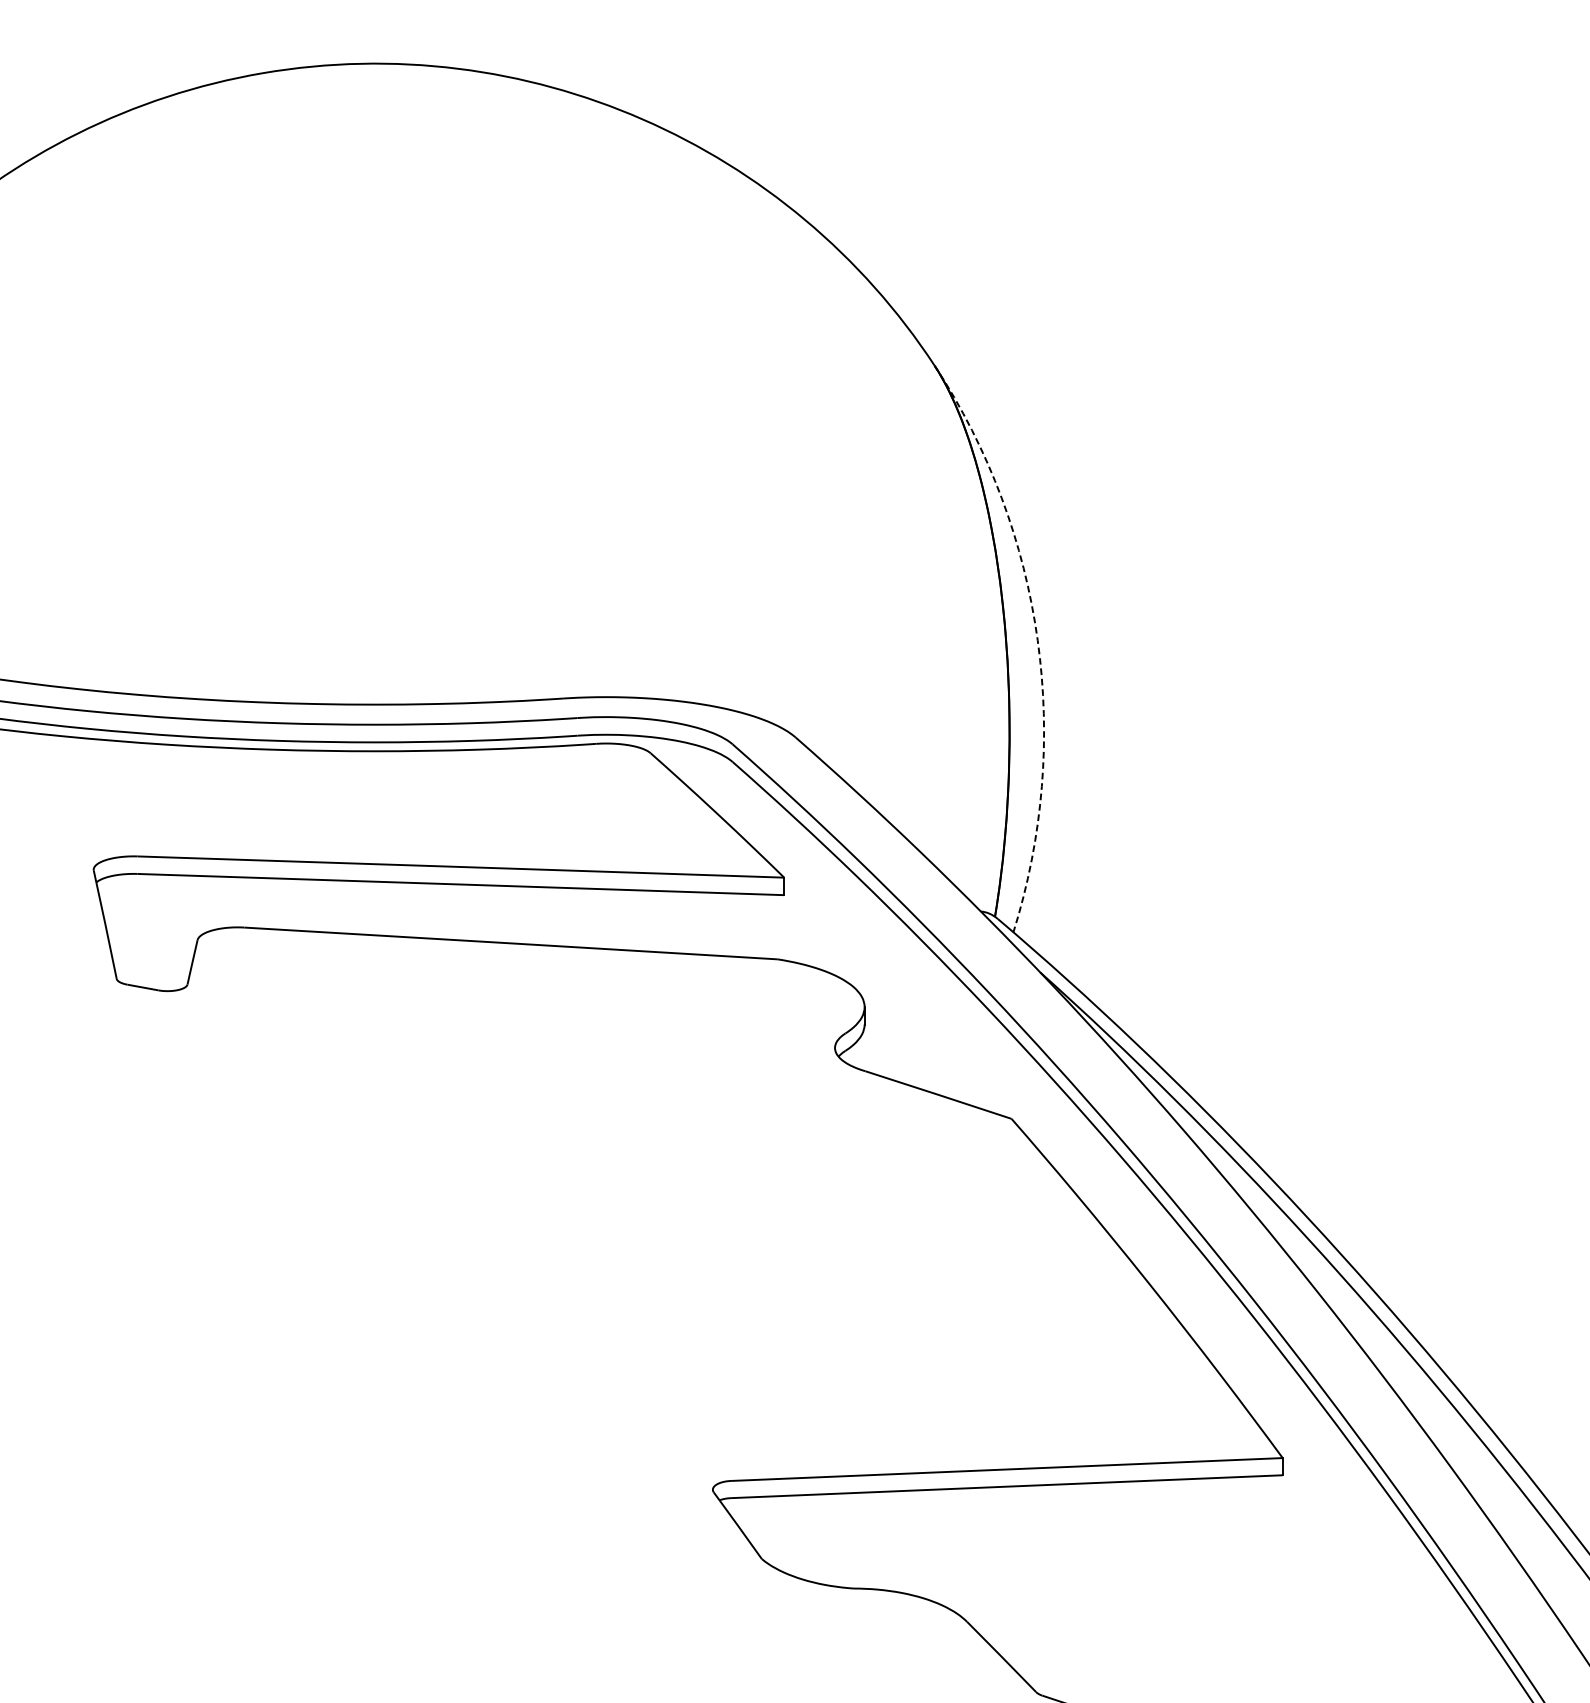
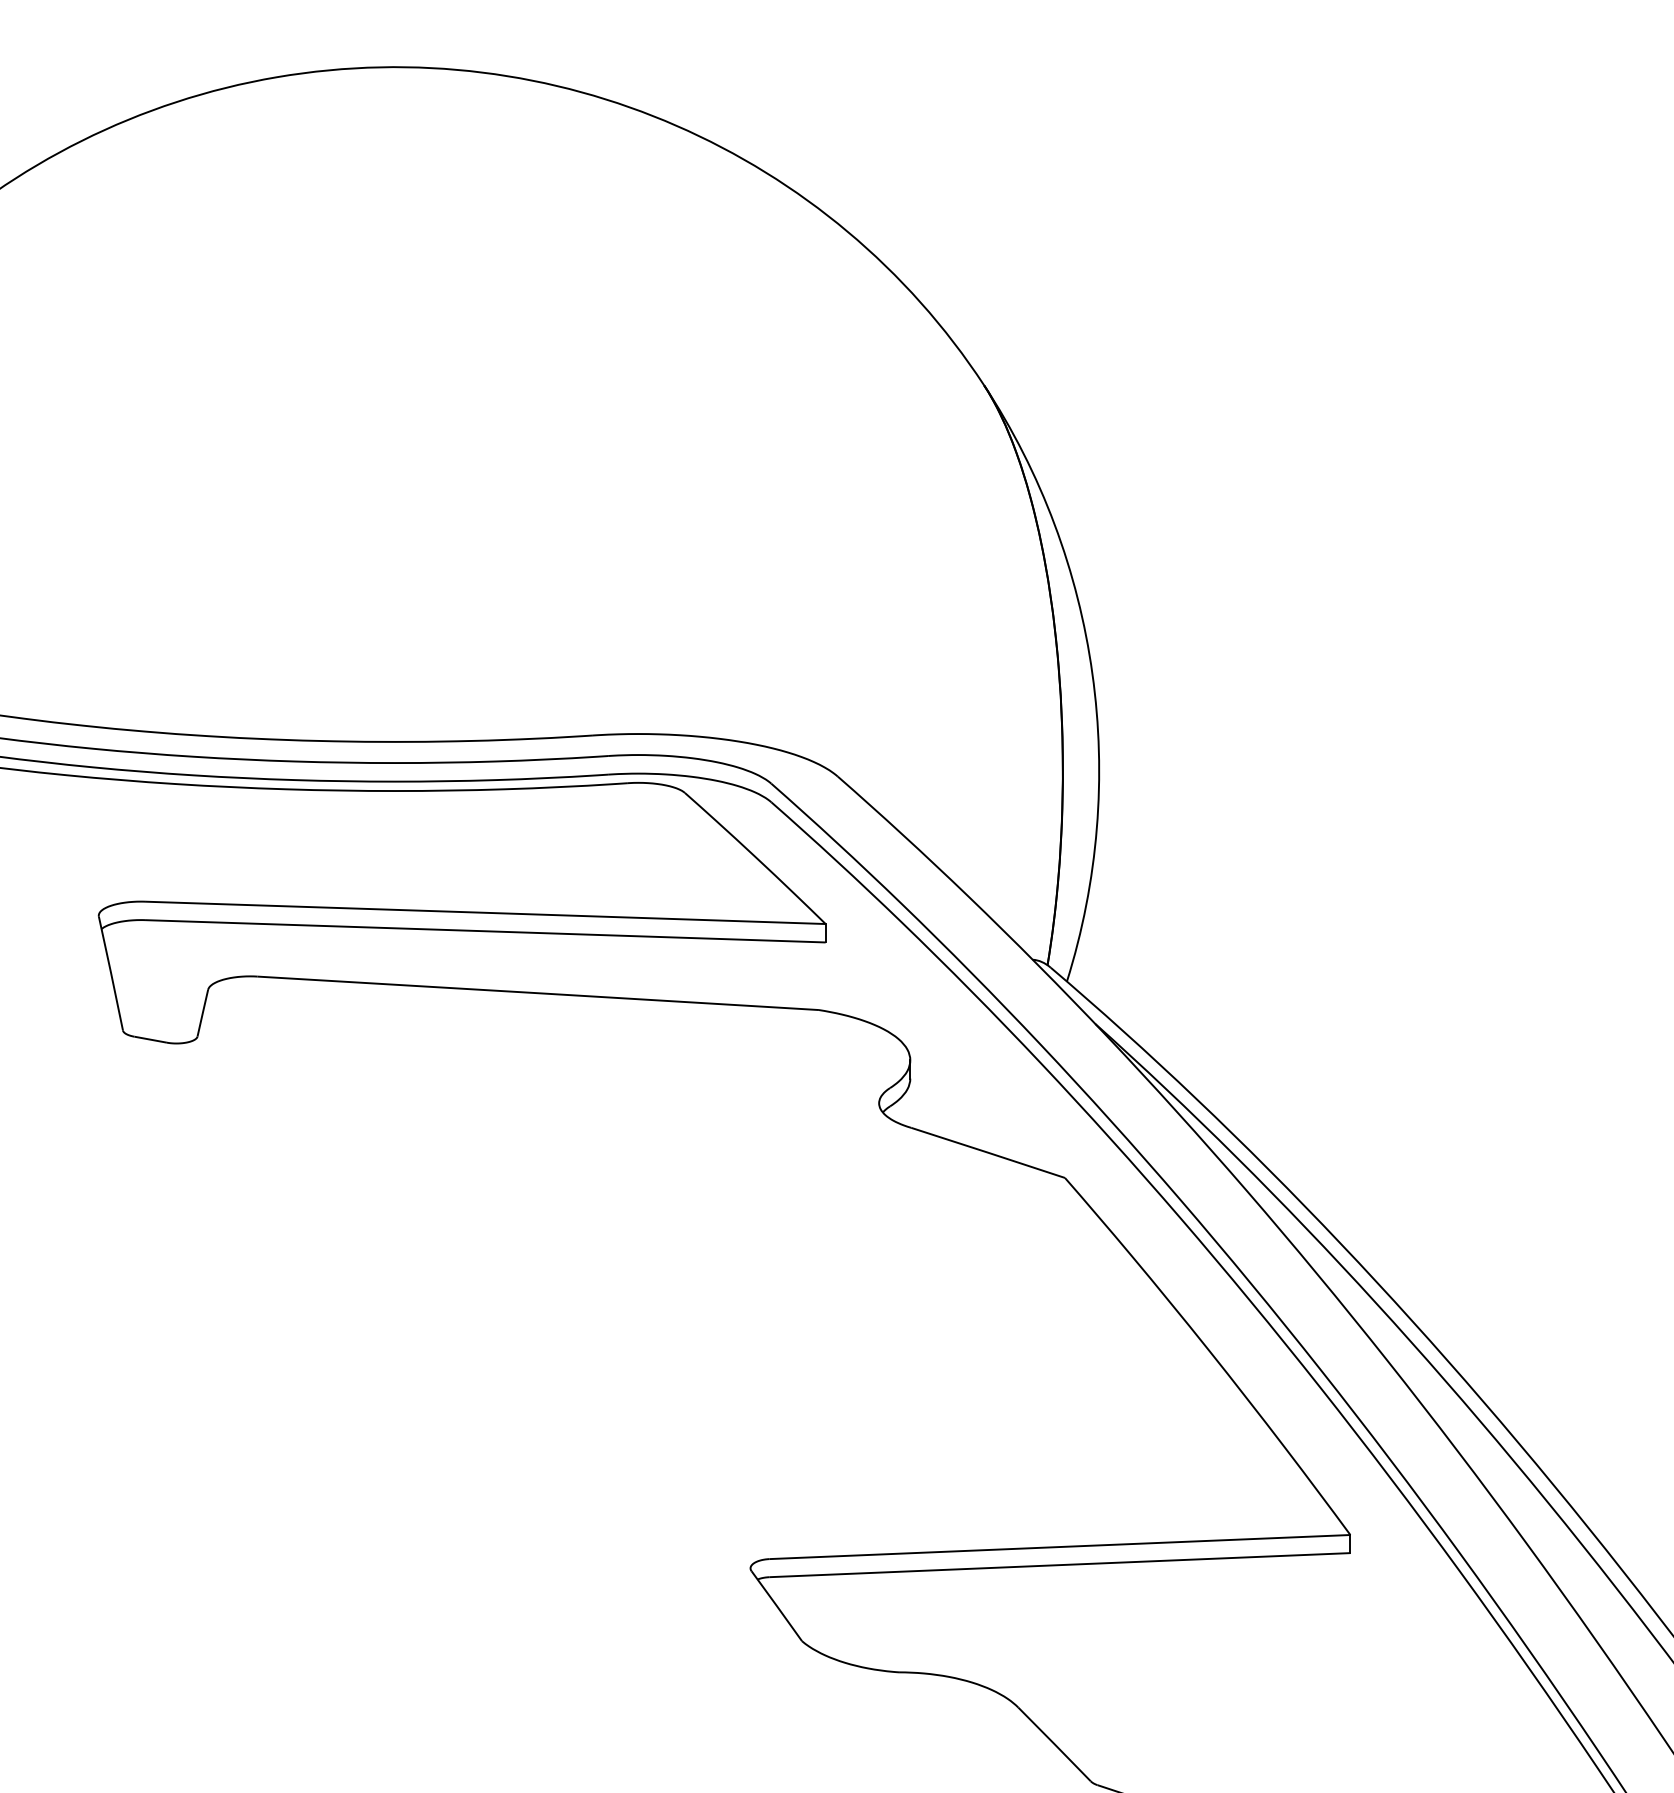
arc: (1037, 640) -> (1092, 674), dashed -> solid

